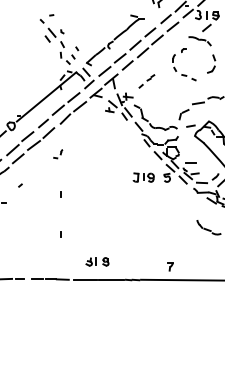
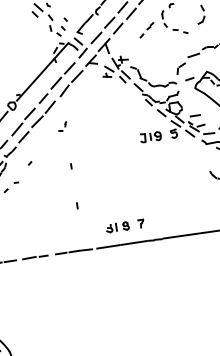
part: (146, 81) -> (146, 30), moved
part: (170, 266) -> (141, 223), moved

